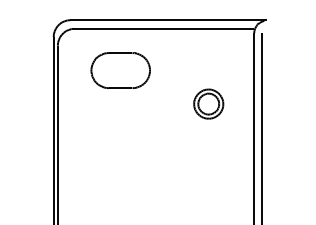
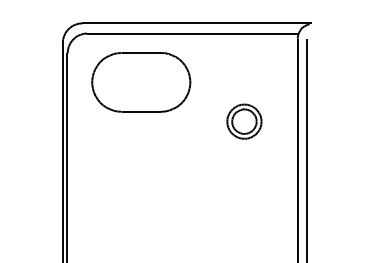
part: (120, 70) -> (141, 82), size x1.43

